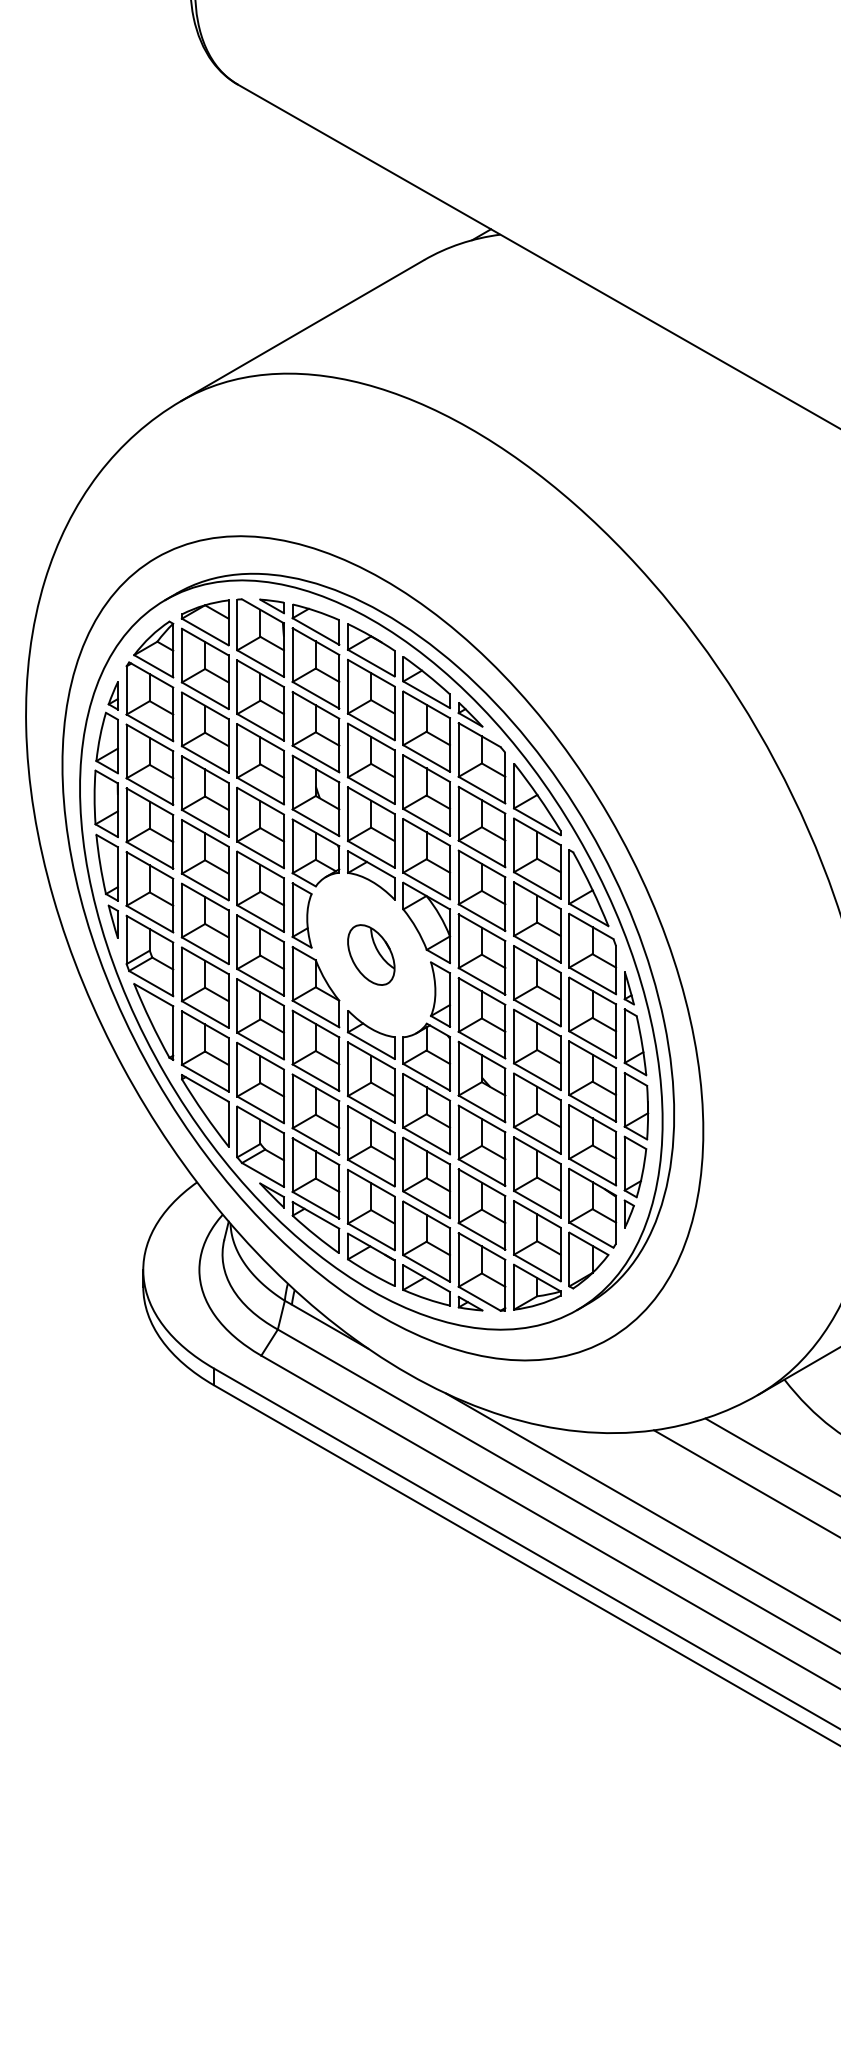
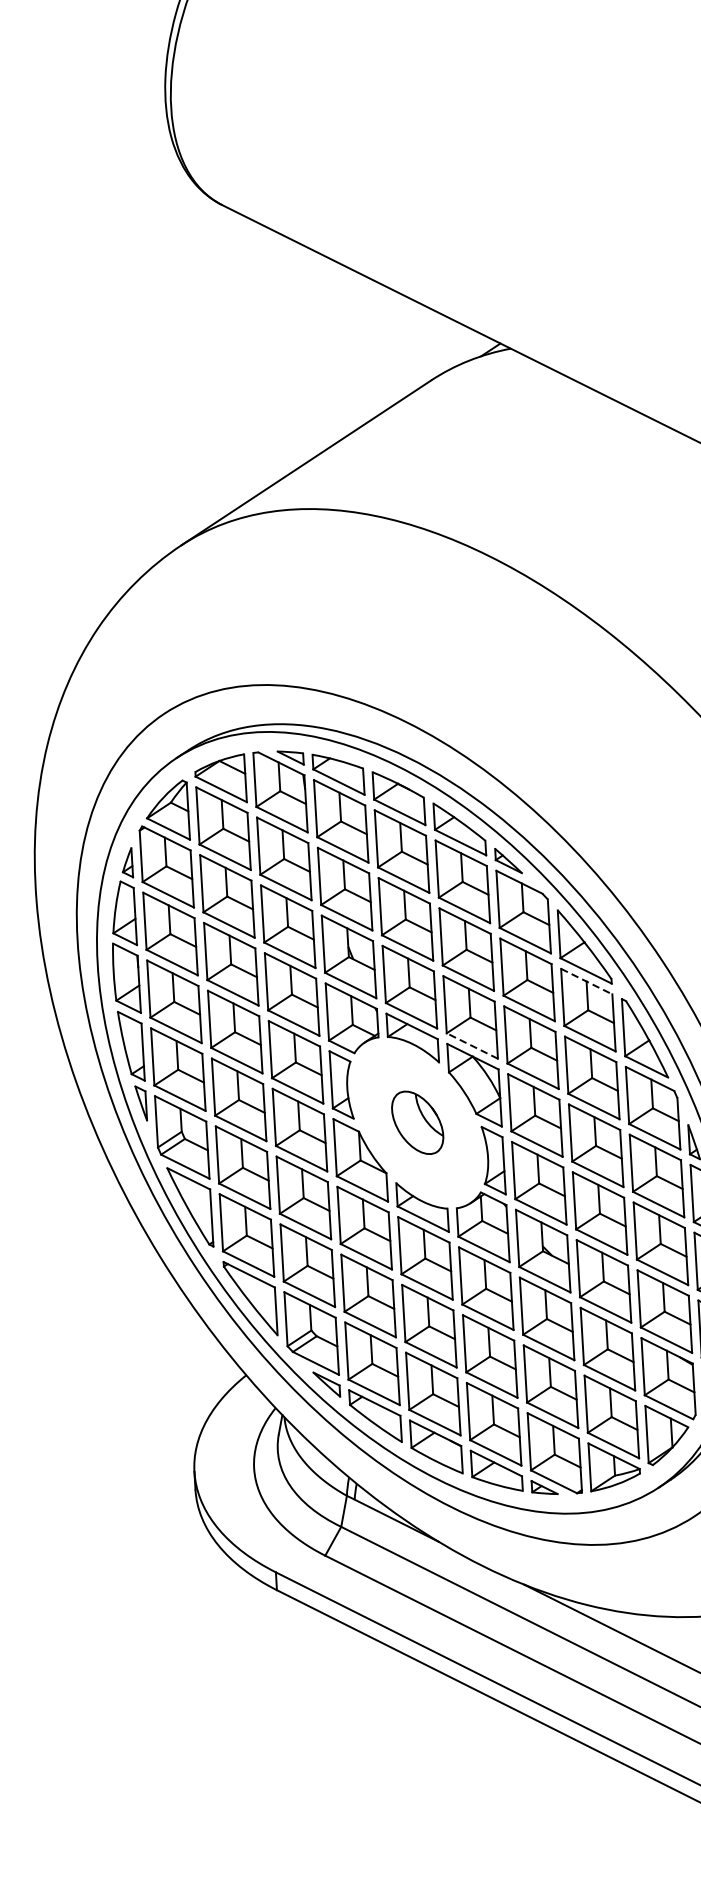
line: (537, 831) -> (586, 981), solid -> dashed
line: (426, 886) -> (472, 1046), solid -> dashed

